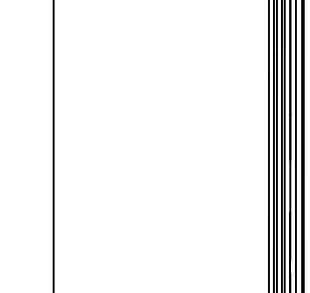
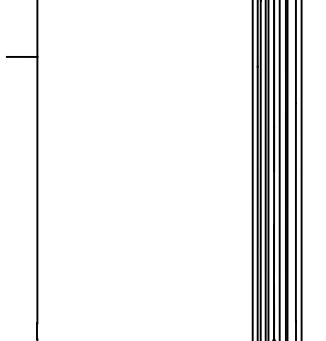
line: (37, 44) -> (21, 56), added

